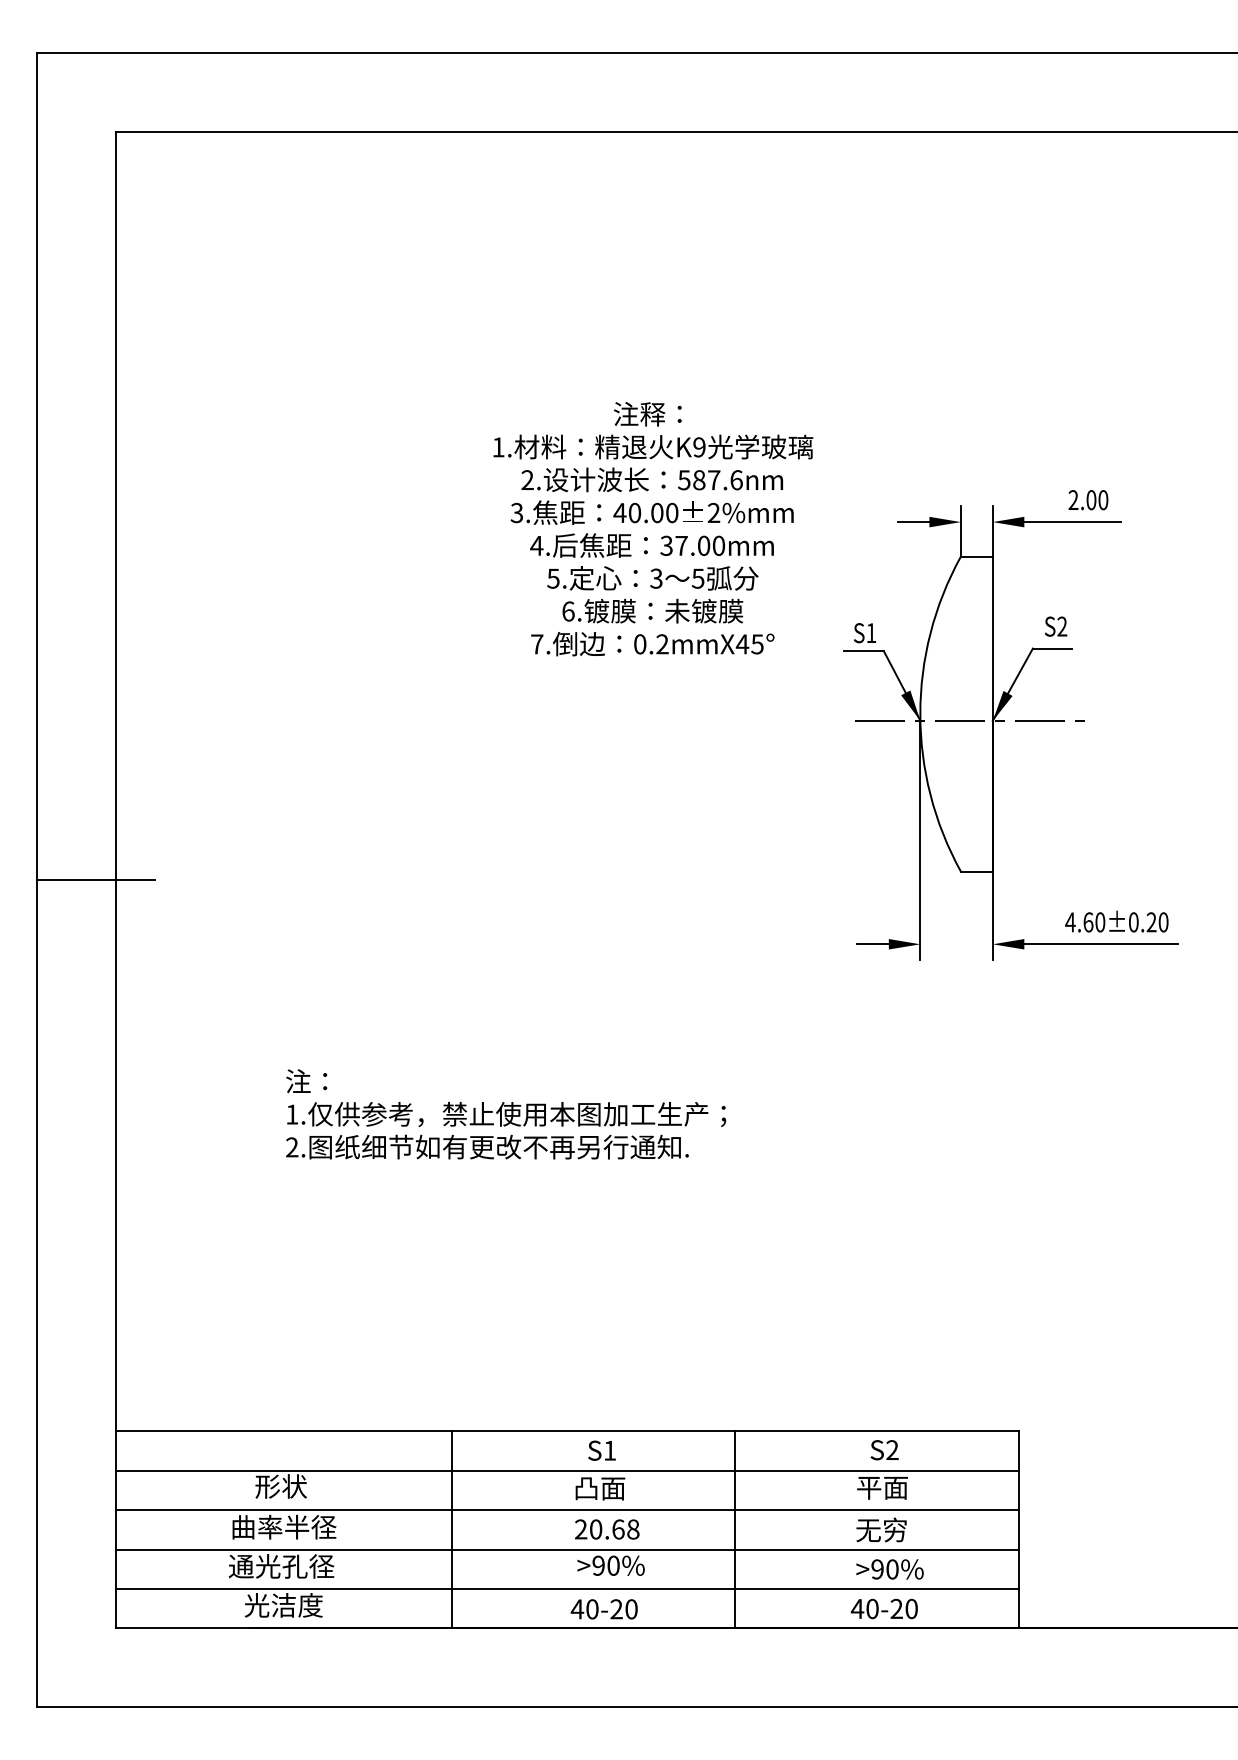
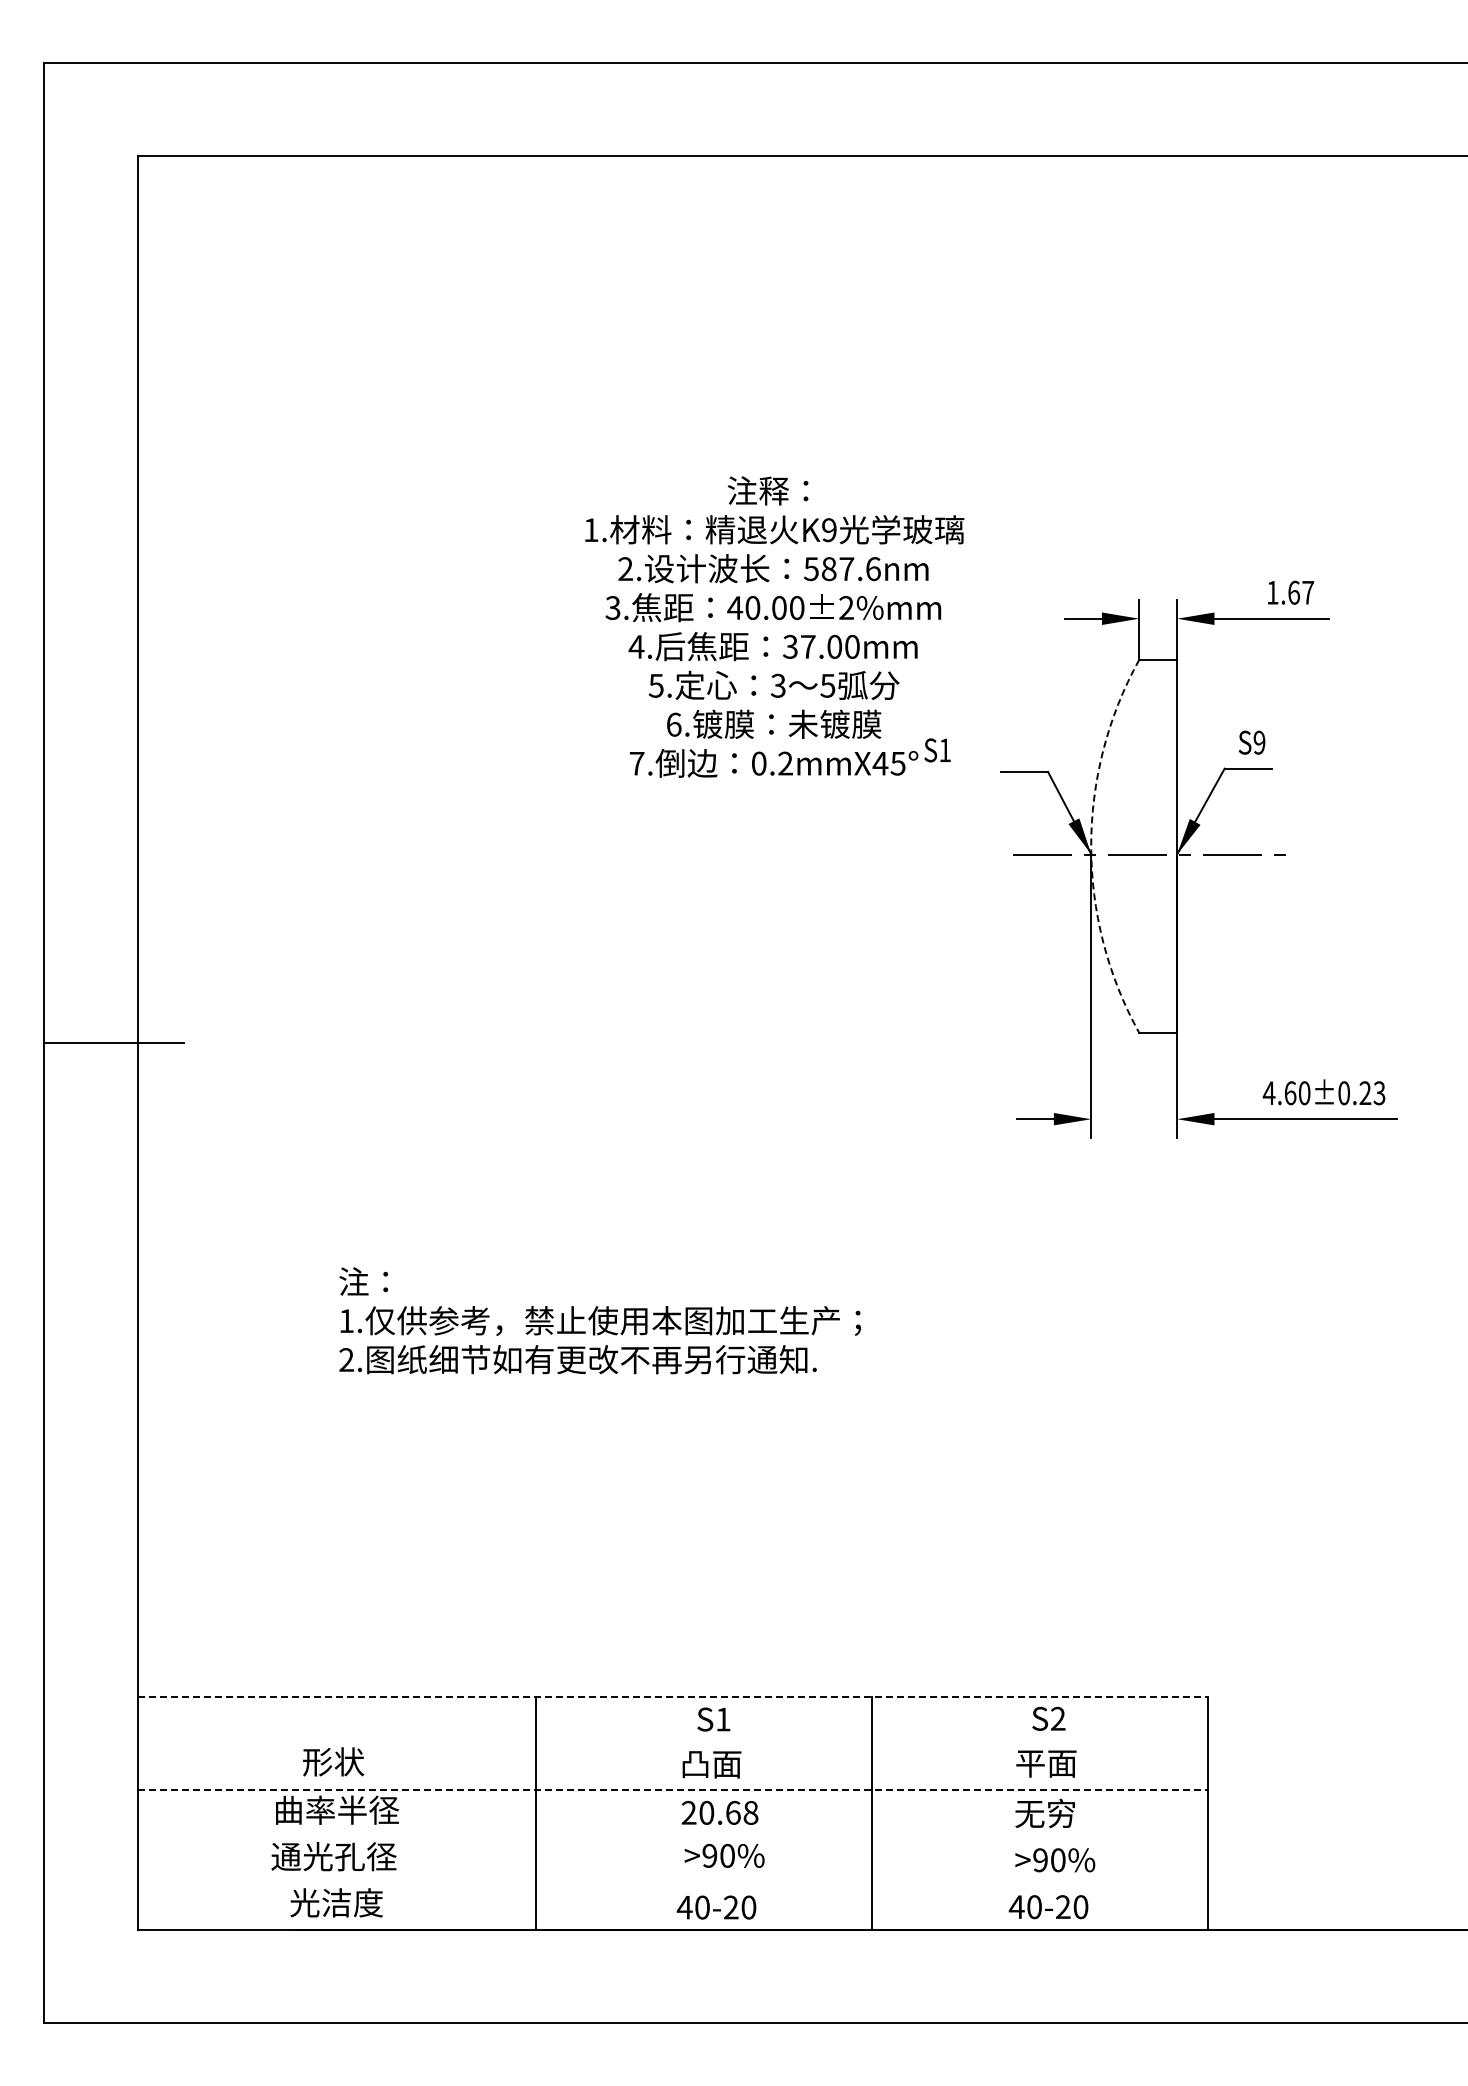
text: (1088, 499) -> (1290, 592), 2.00 -> 1.67
text: (1062, 626) -> (1259, 742), S2 -> S9
text: (864, 633) -> (937, 750), moved
arc: (920, 714) -> (1091, 846), solid -> dashed
text: (1163, 922) -> (1379, 1093), 4.60±0.20 -> 4.60±0.23
line: (567, 1431) -> (673, 1696), solid -> dashed
line: (567, 1470) -> (672, 1743), removed
line: (567, 1509) -> (673, 1789), solid -> dashed
line: (567, 1549) -> (672, 1836), removed
line: (567, 1589) -> (672, 1883), removed

